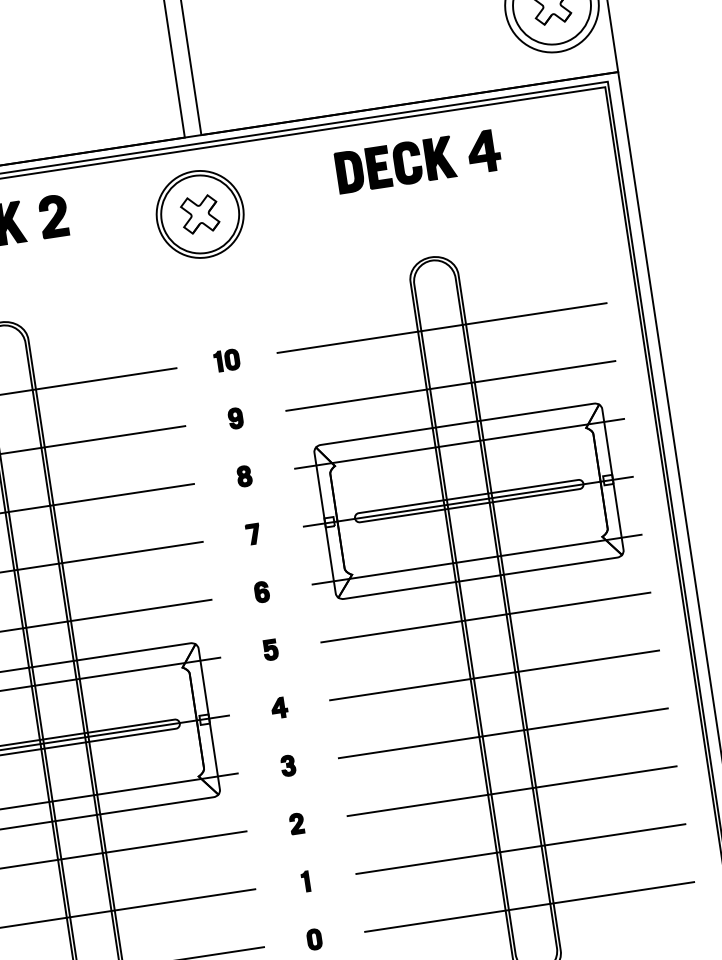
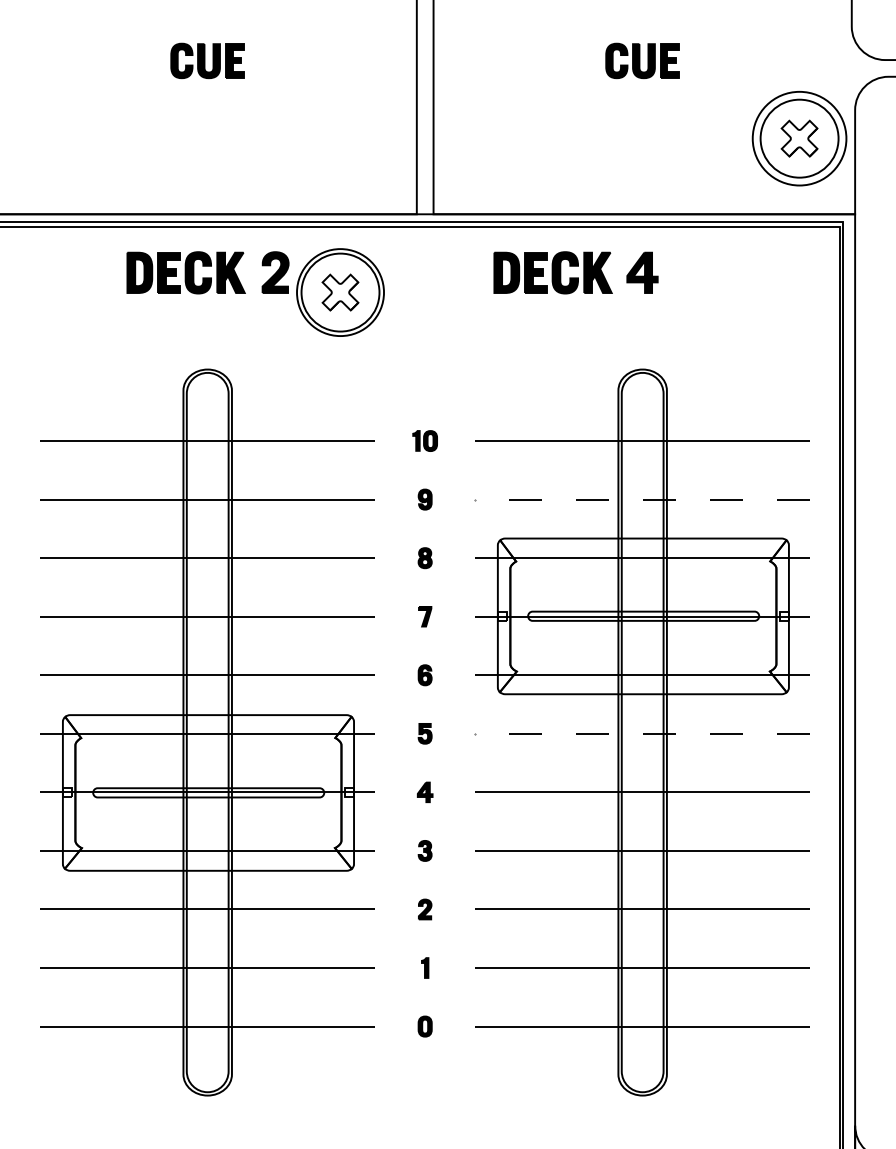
part: (417, 161) -> (575, 272), moved
part: (200, 214) -> (340, 292), moved
line: (449, 385) -> (641, 499), solid -> dashed
line: (484, 617) -> (641, 733), solid -> dashed

